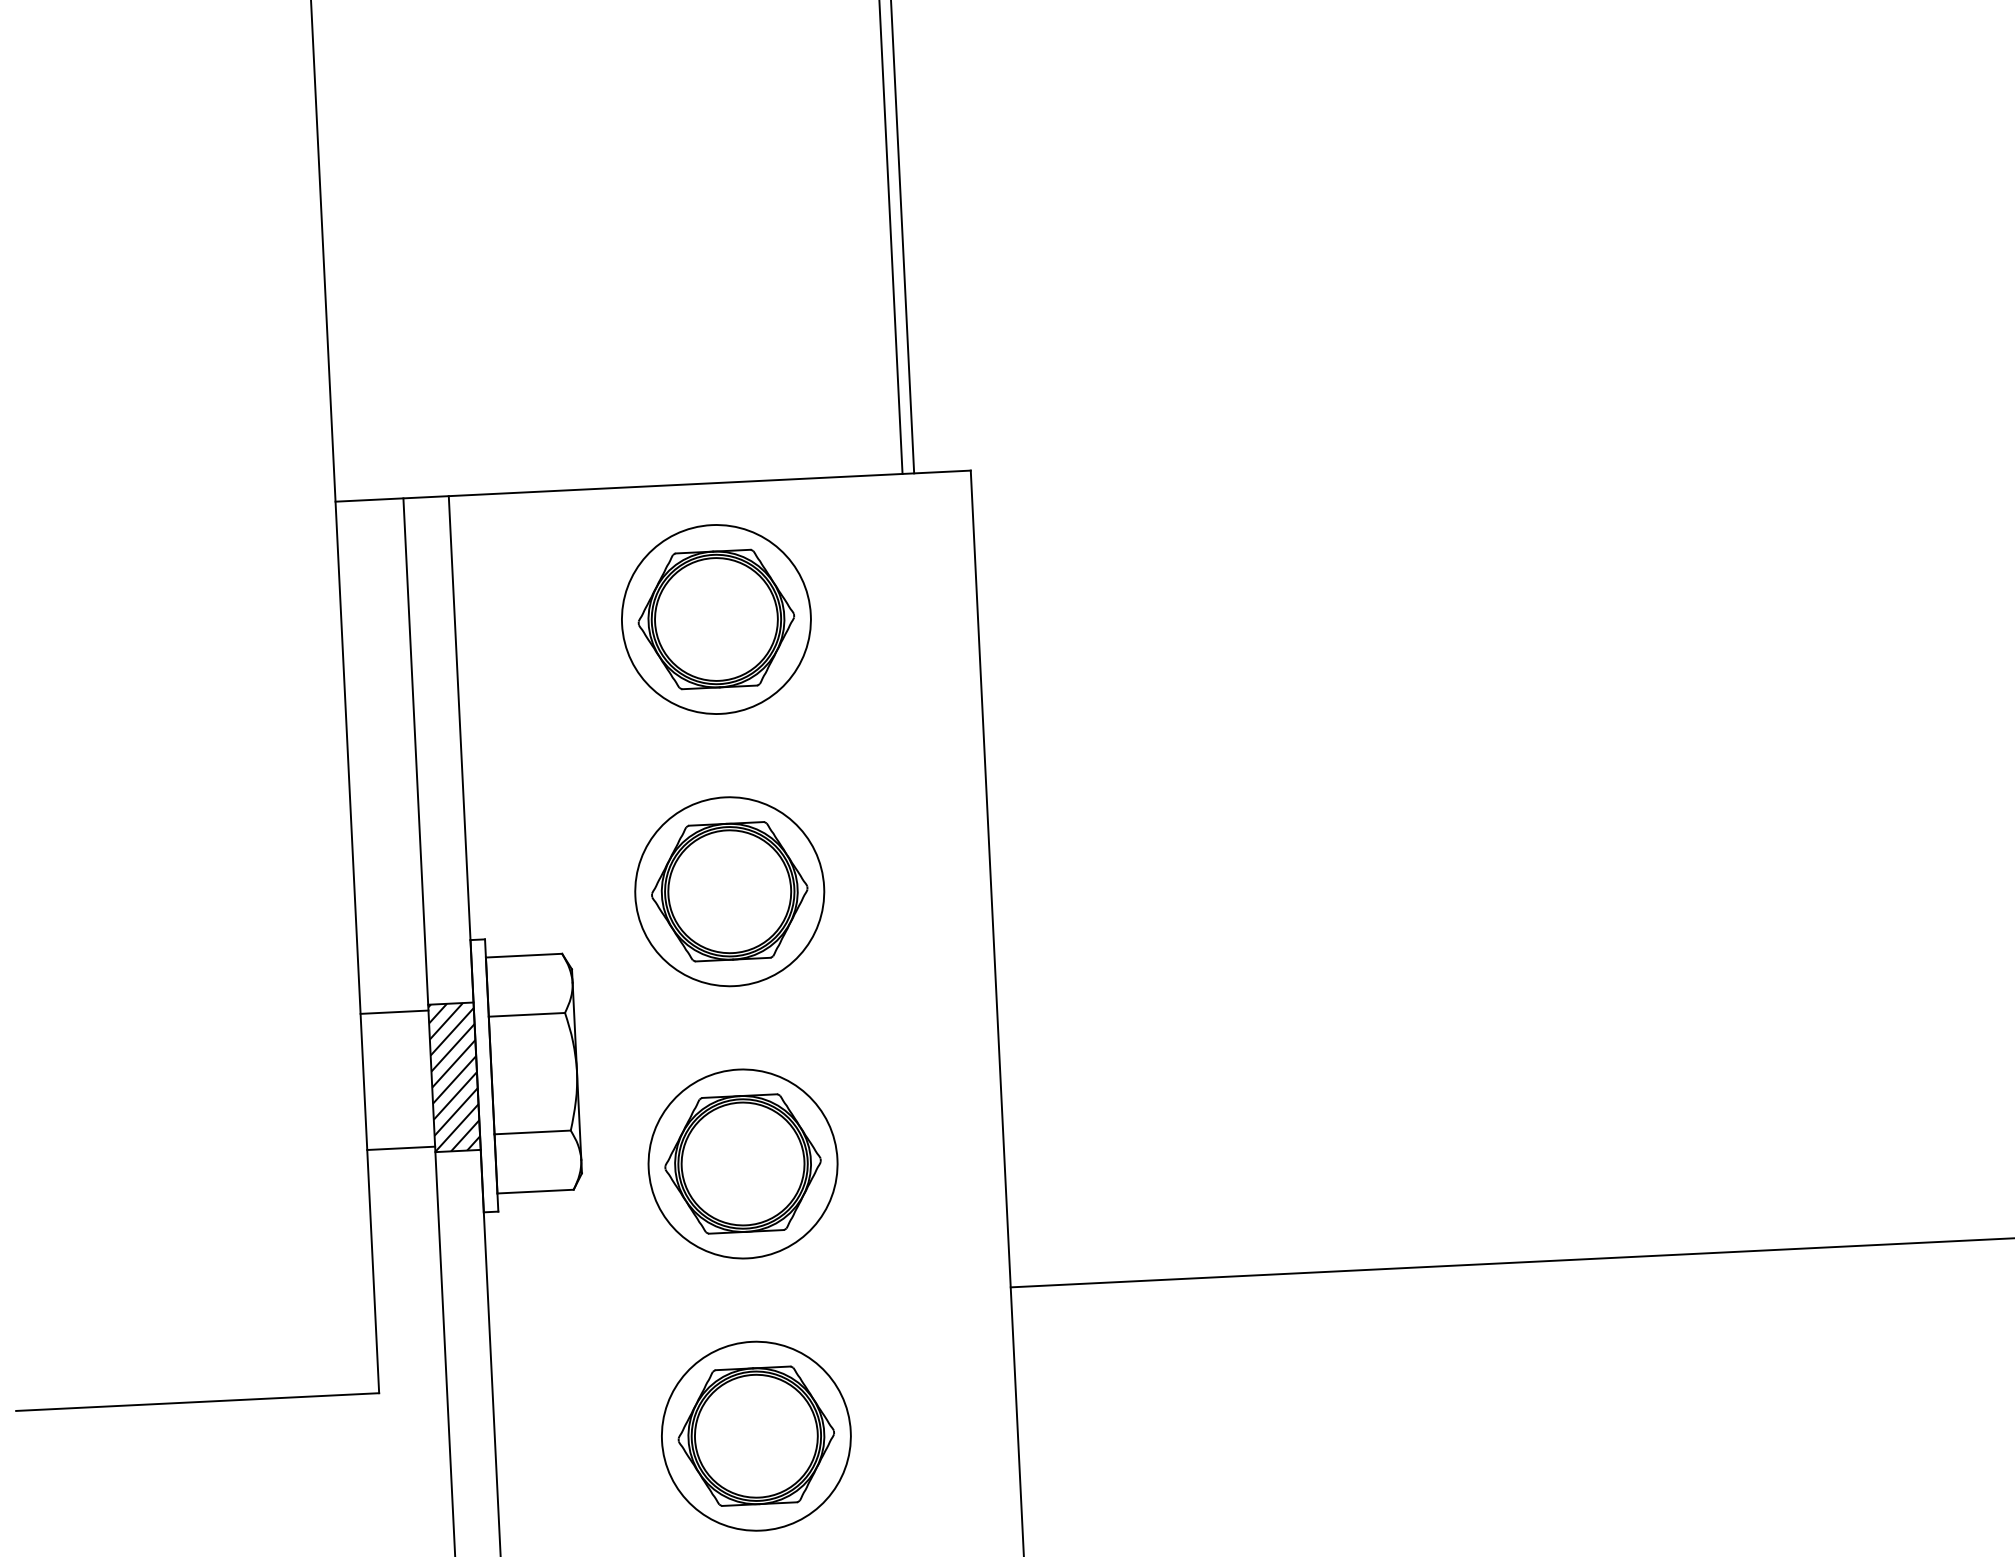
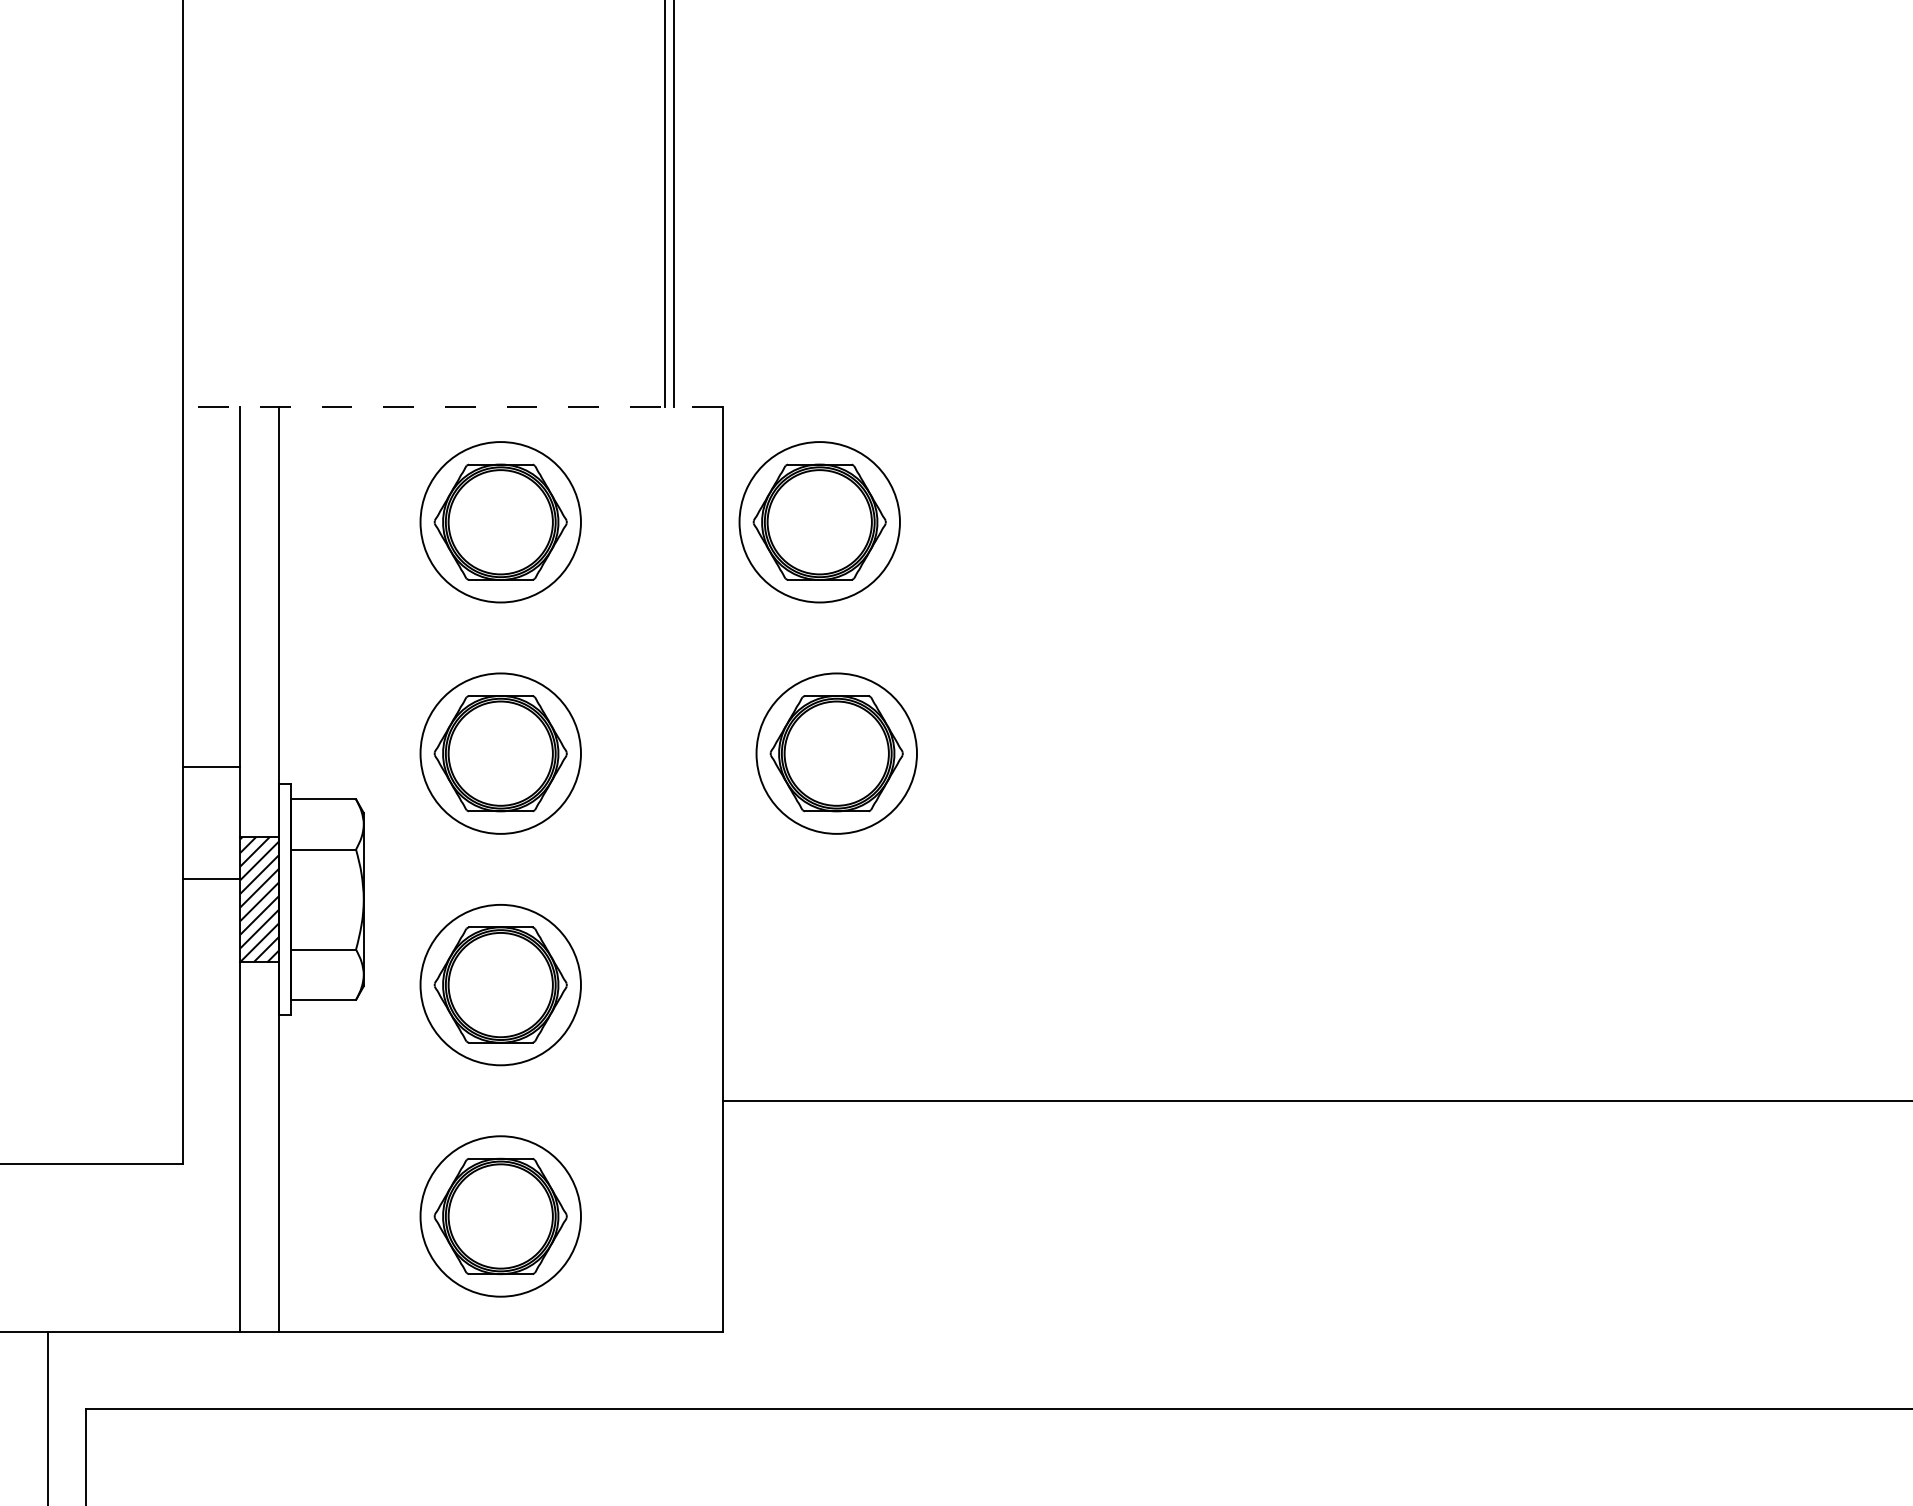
line: (653, 486) -> (452, 406), solid -> dashed
part: (1091, 601) -> (819, 522), added
part: (1124, 872) -> (836, 753), added
line: (394, 1011) -> (211, 766), moved
line: (401, 1148) -> (211, 878), moved

